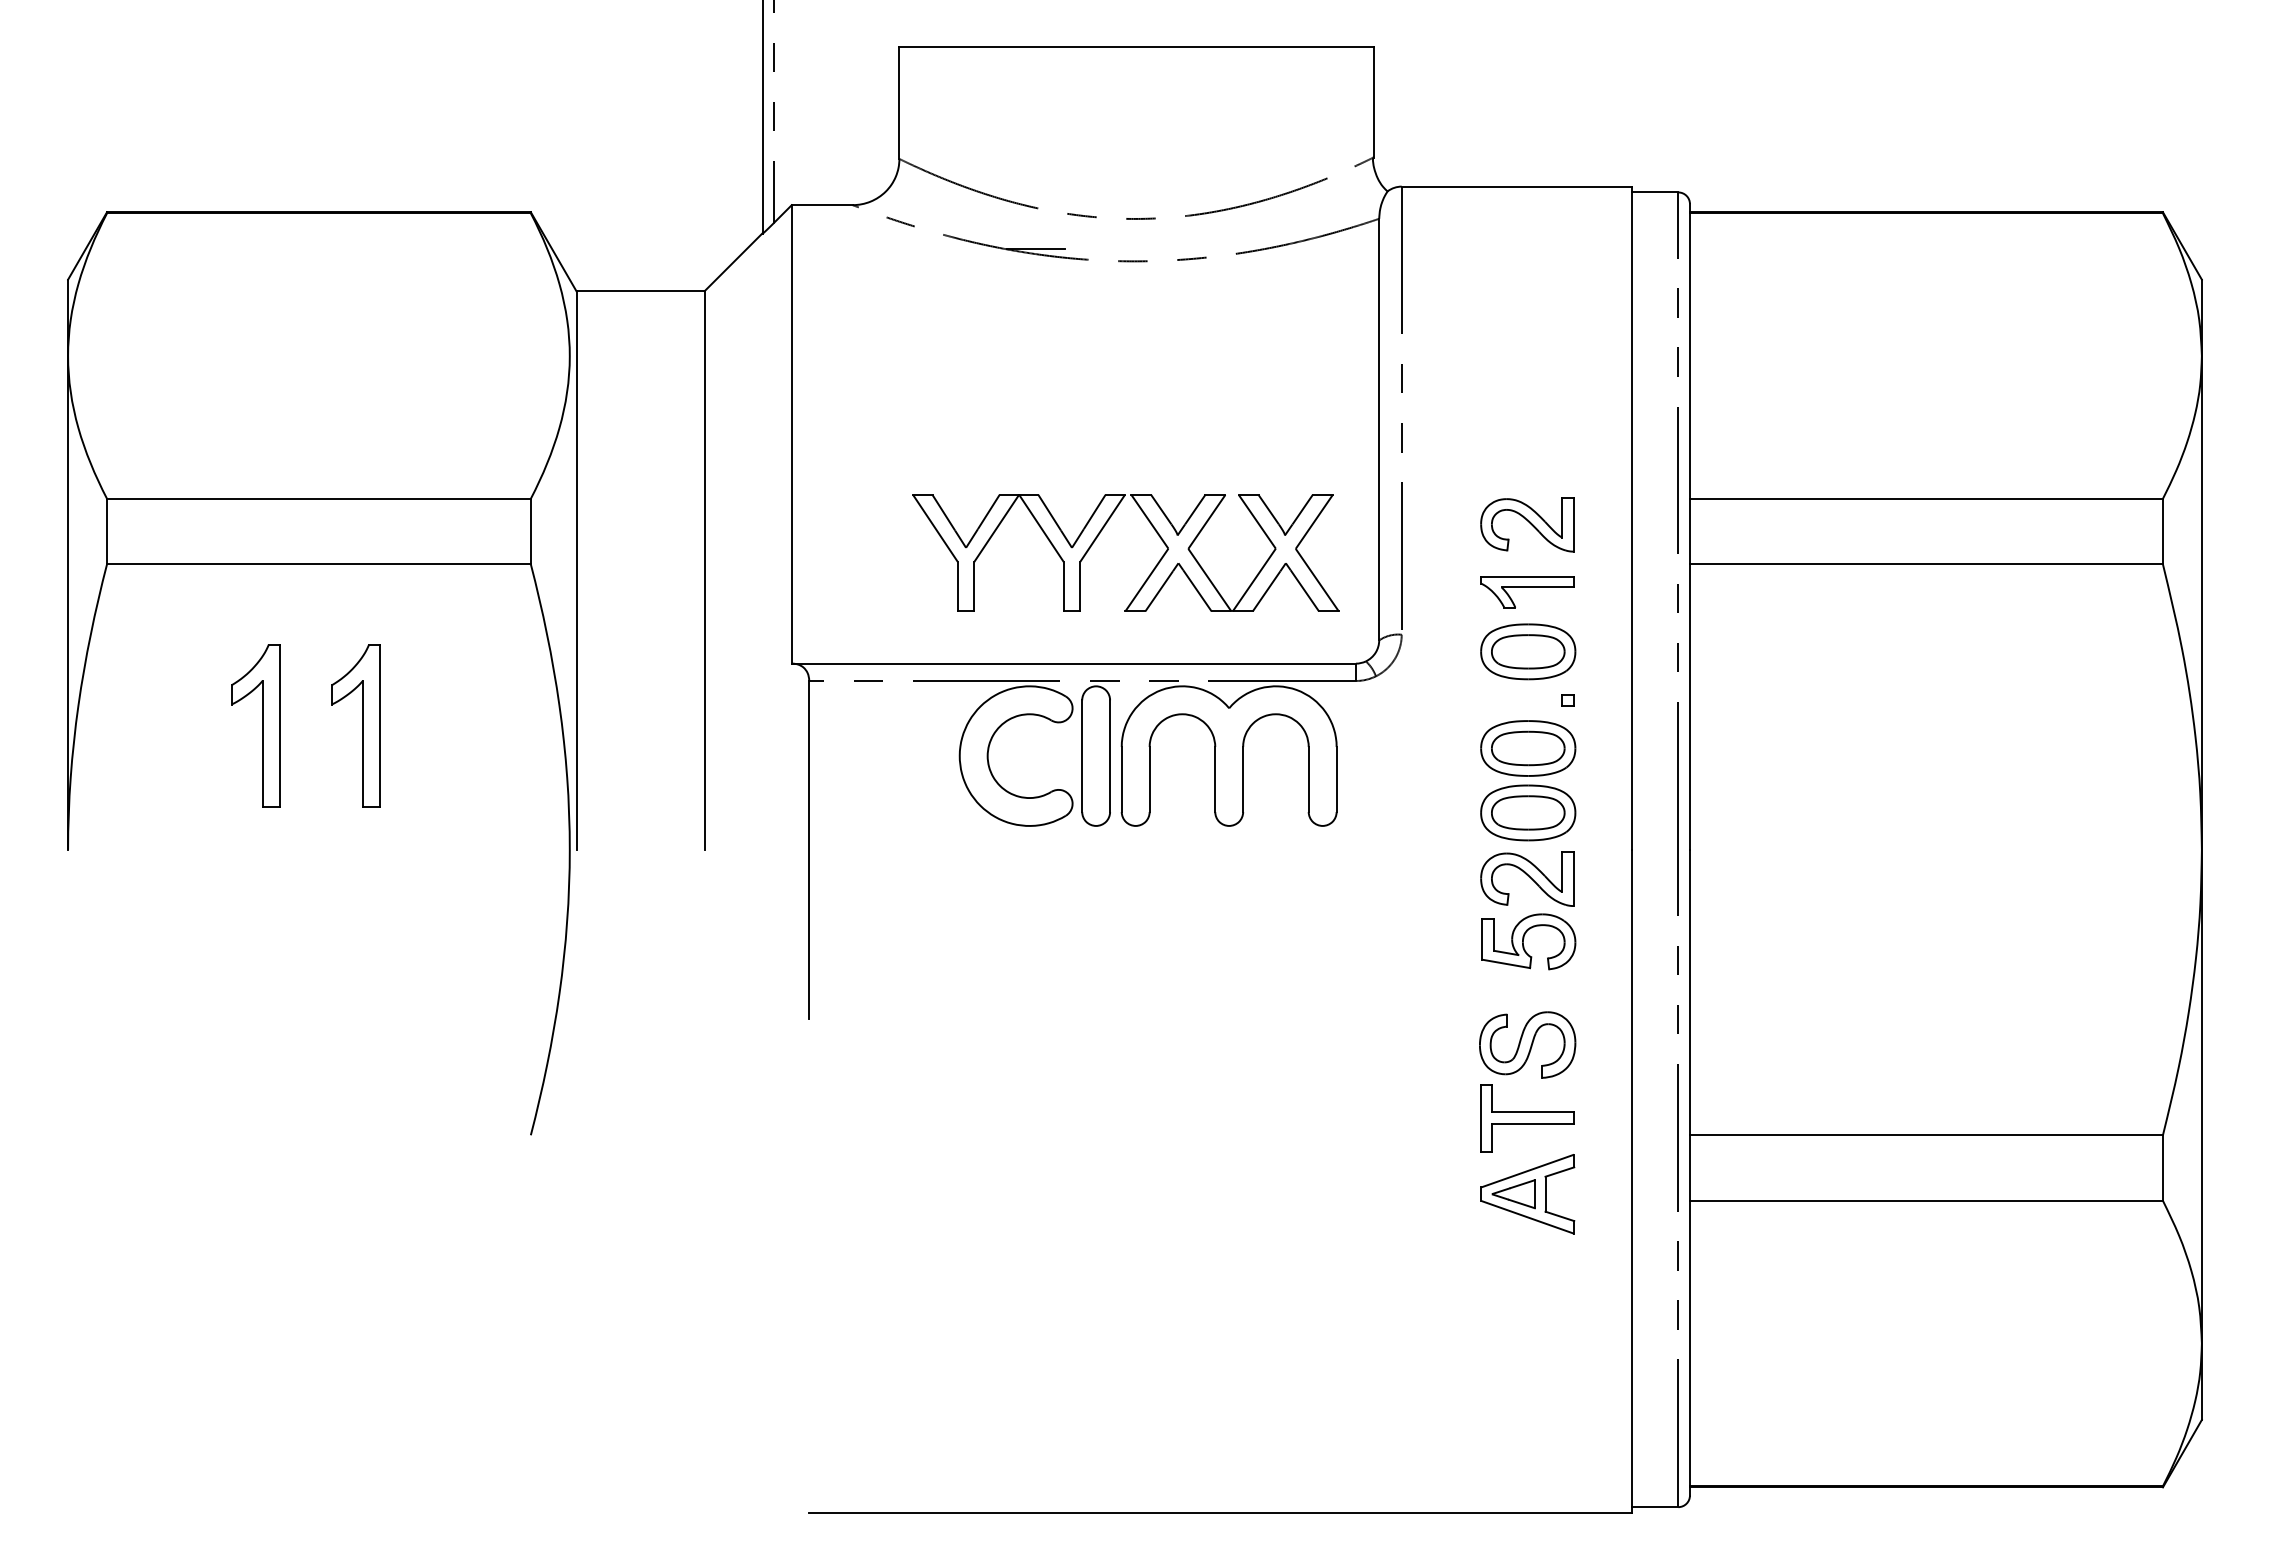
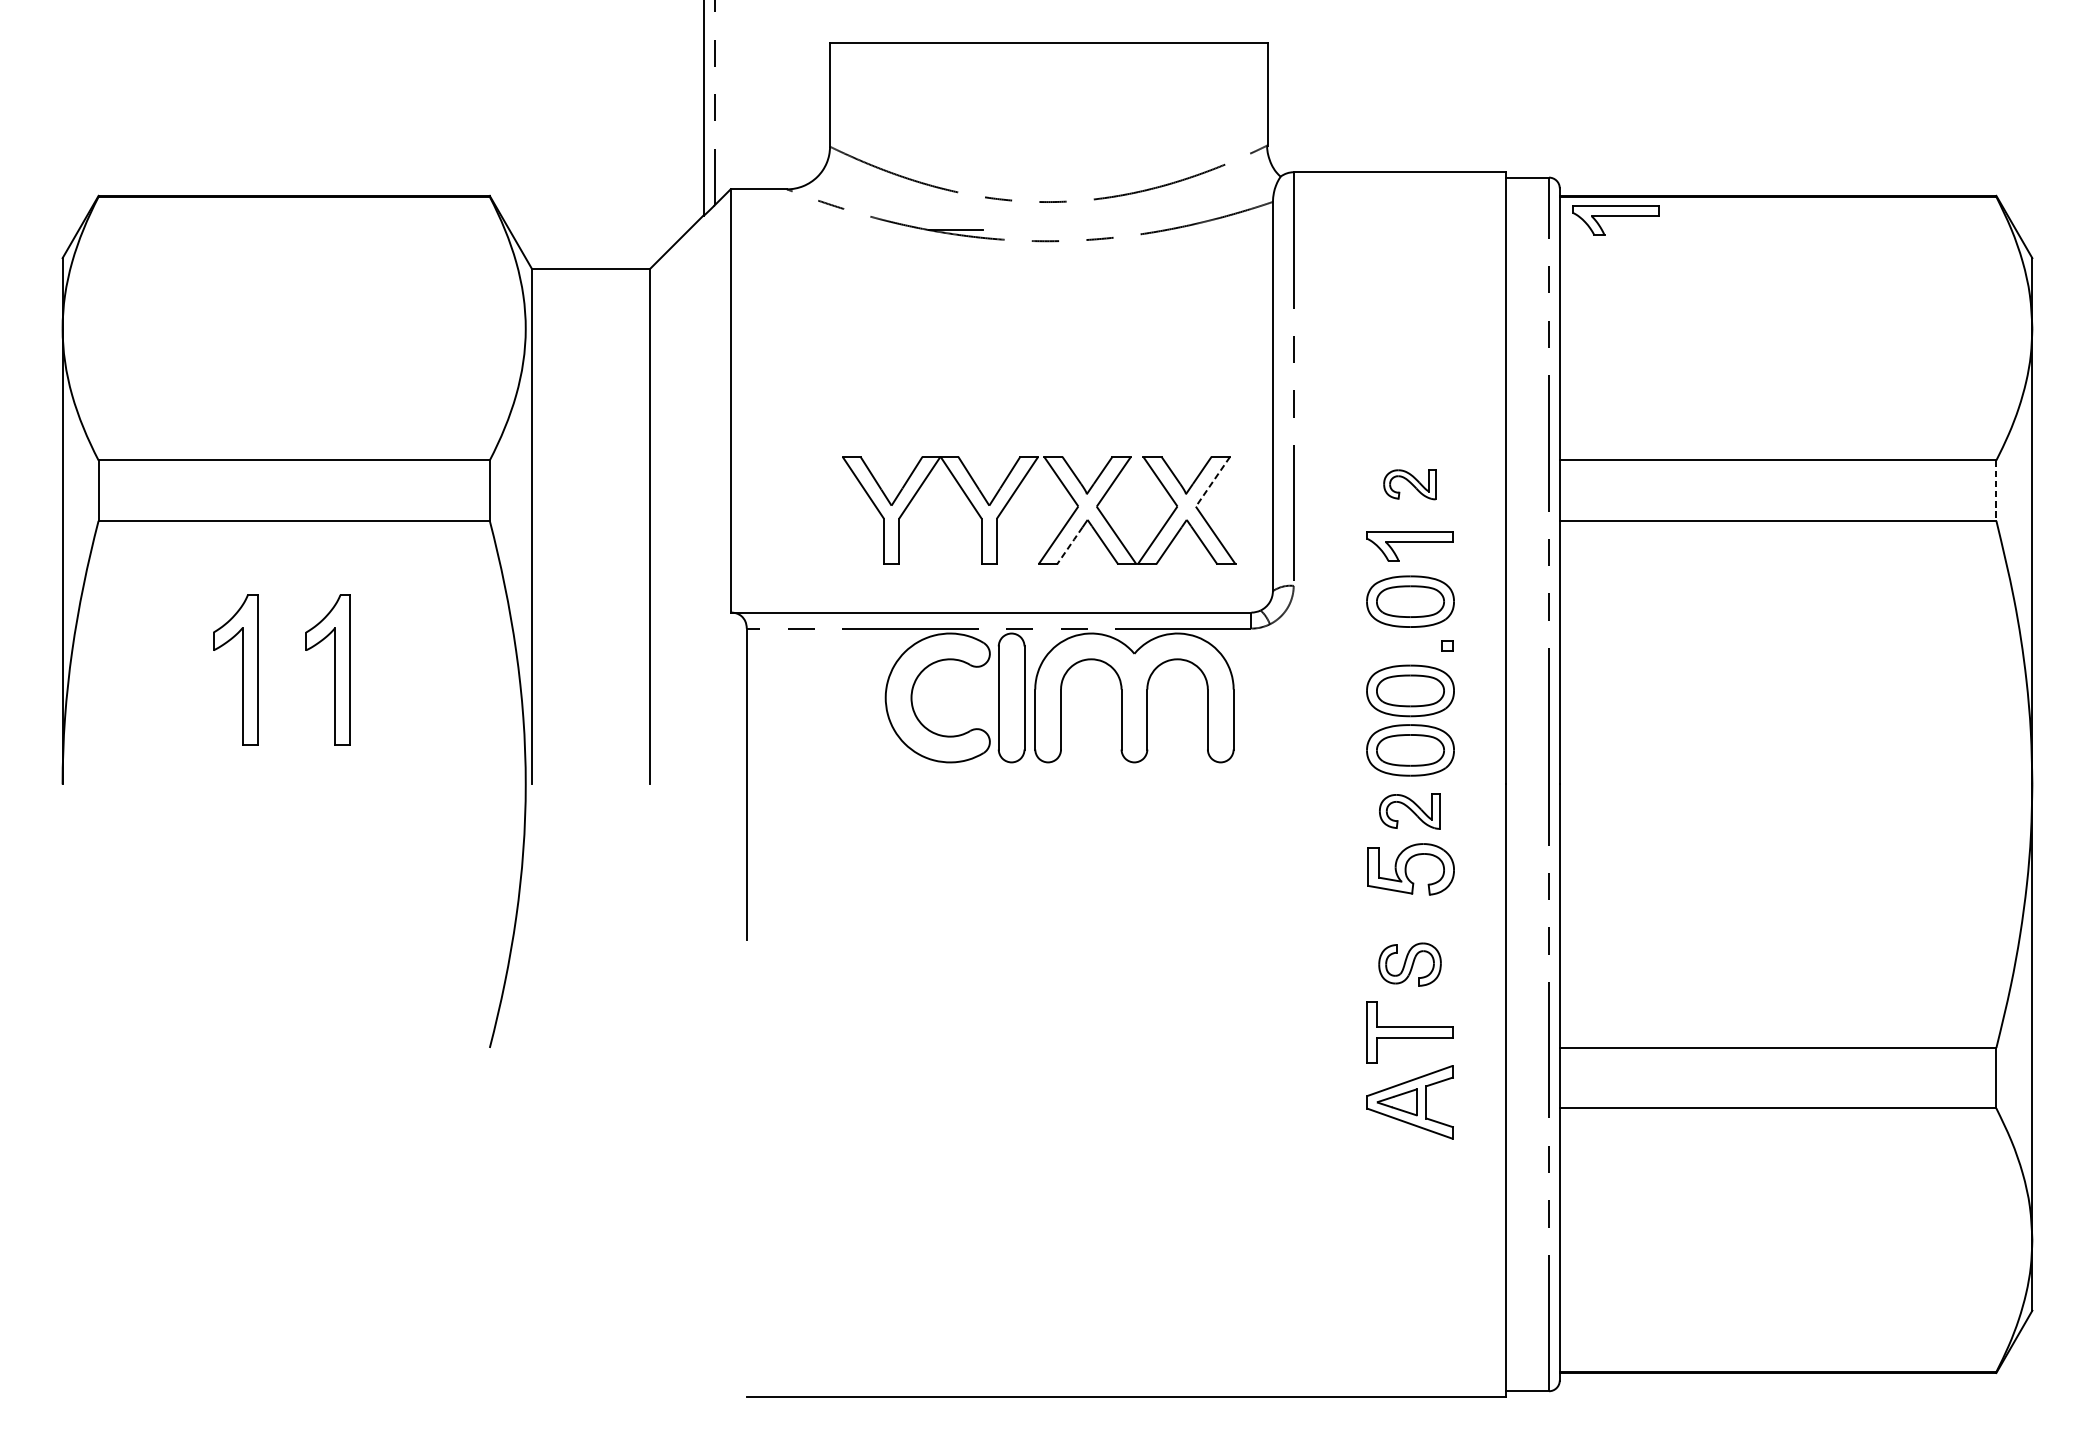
part: (1750, 239) -> (1615, 221), added
line: (1313, 522) -> (1212, 482), solid -> dashed
part: (1527, 524) -> (1409, 484), size x0.6
line: (2162, 531) -> (1995, 490), solid -> dashed
line: (1159, 591) -> (1070, 545), solid -> dashed
part: (1527, 878) -> (1409, 810), size x0.7
part: (1527, 1044) -> (1409, 964), size x0.7

